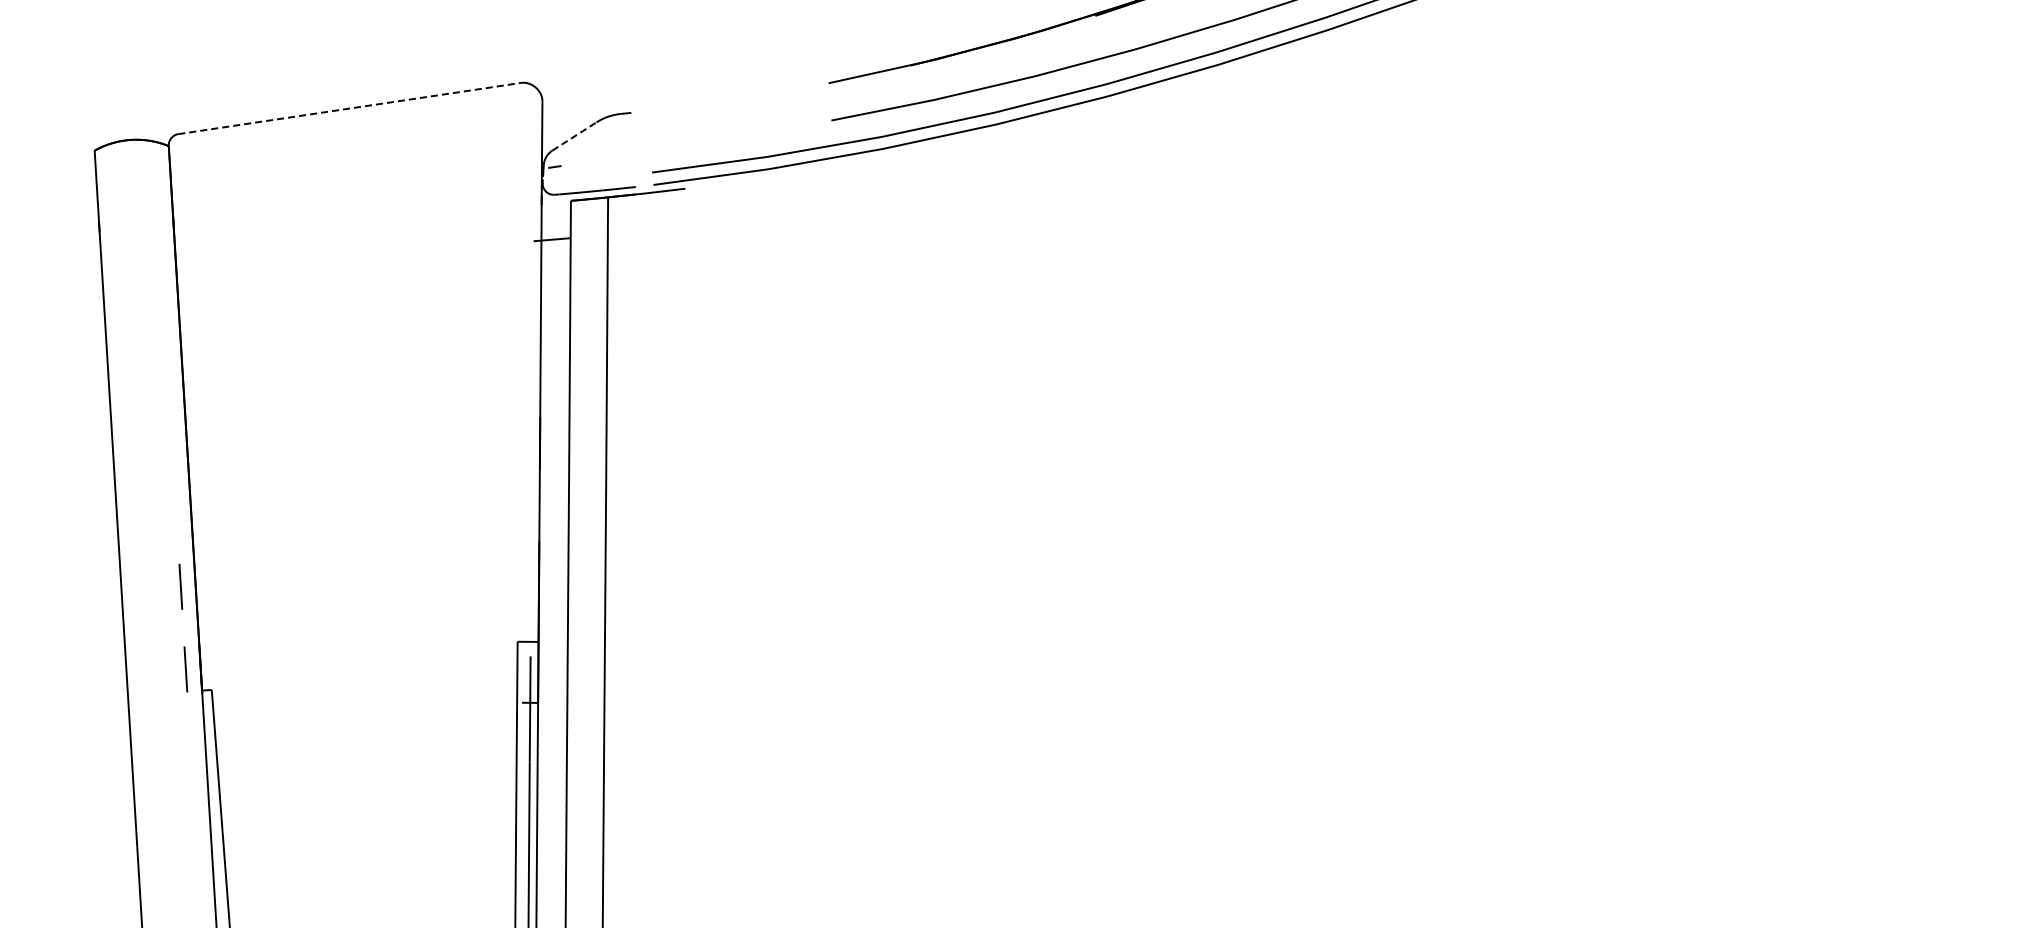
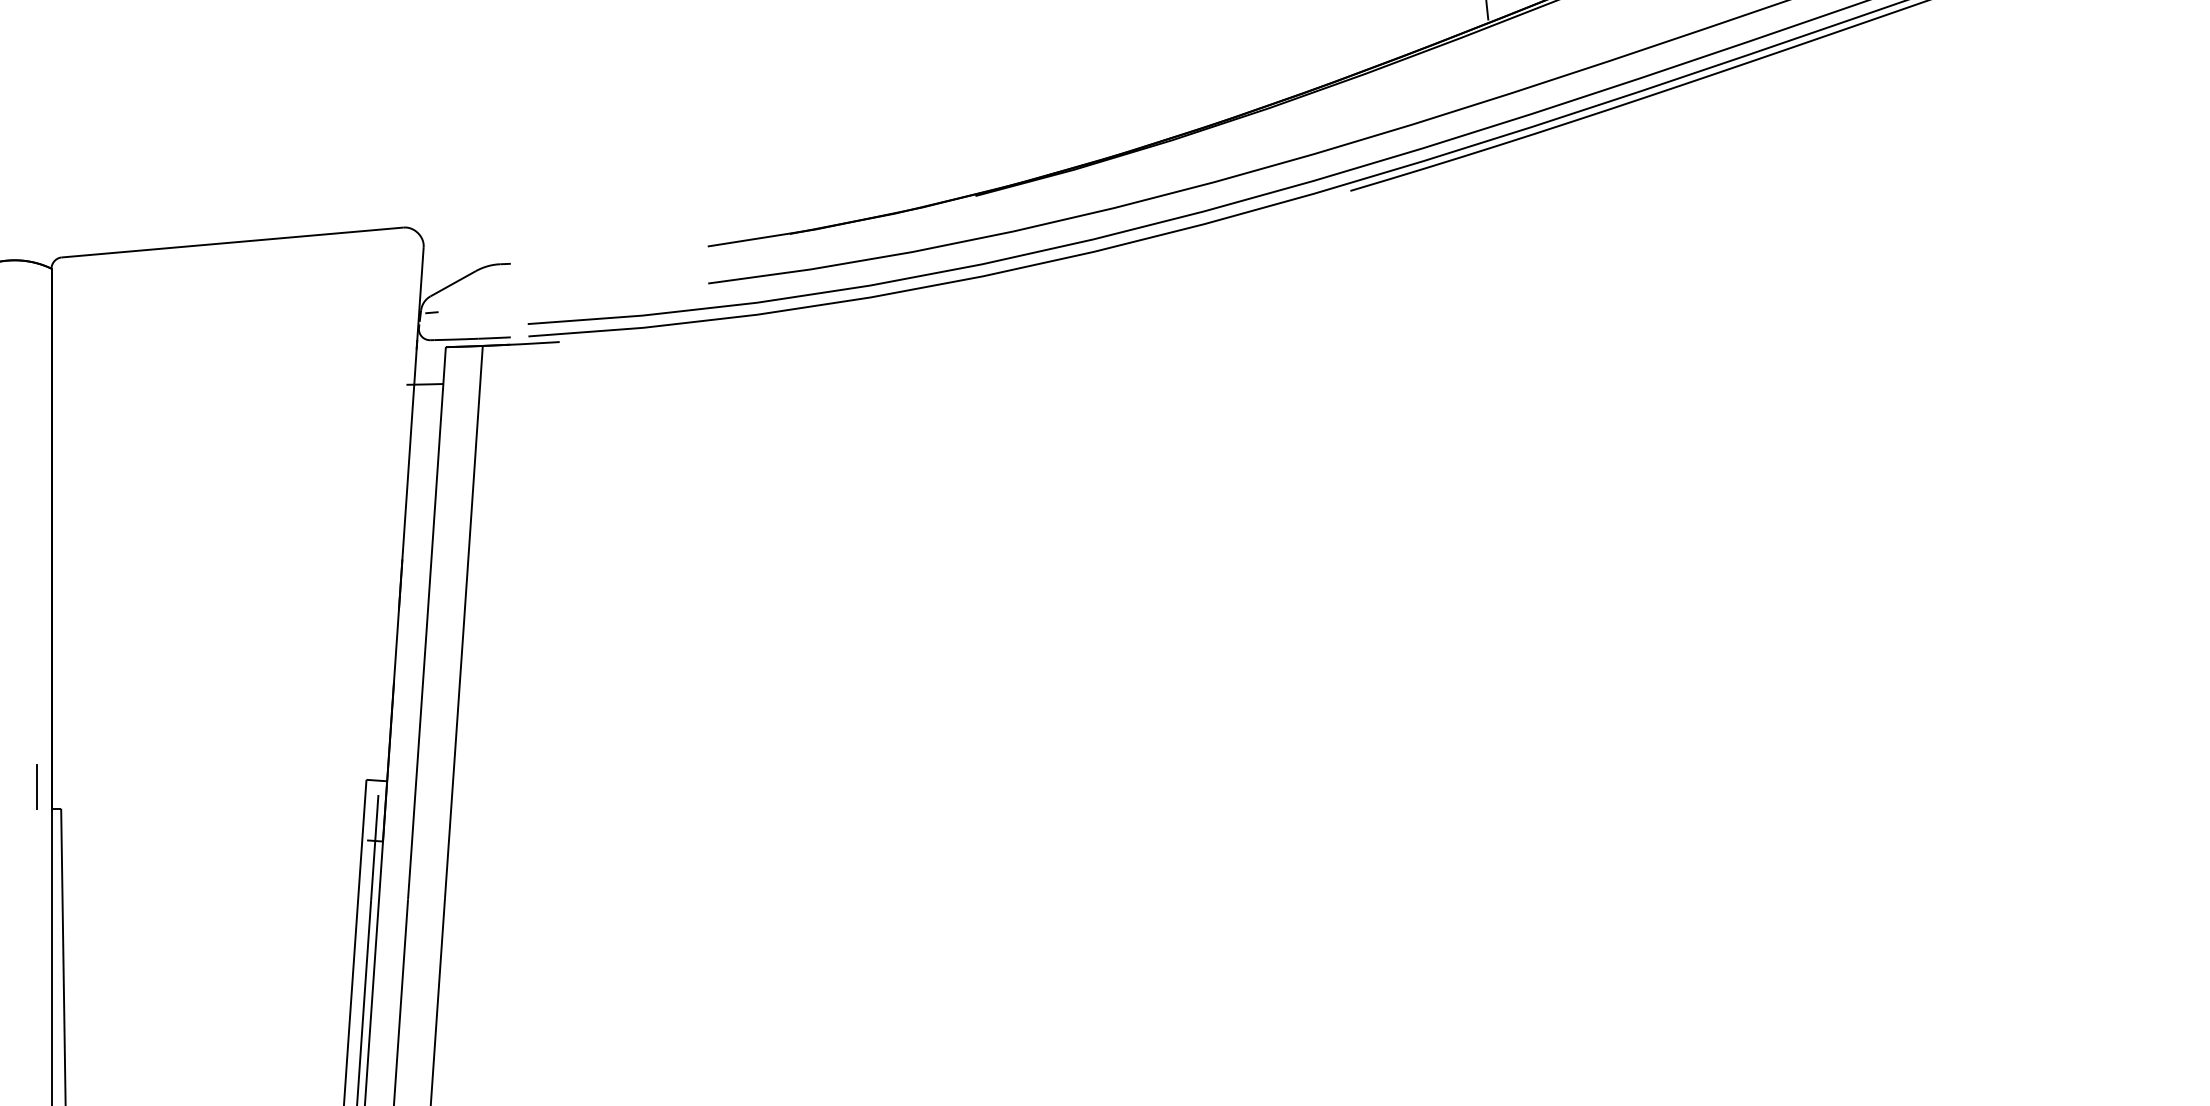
line: (349, 108) -> (232, 242), dashed -> solid
line: (574, 136) -> (453, 283), dashed -> solid
line: (180, 586) -> (36, 704), removed

